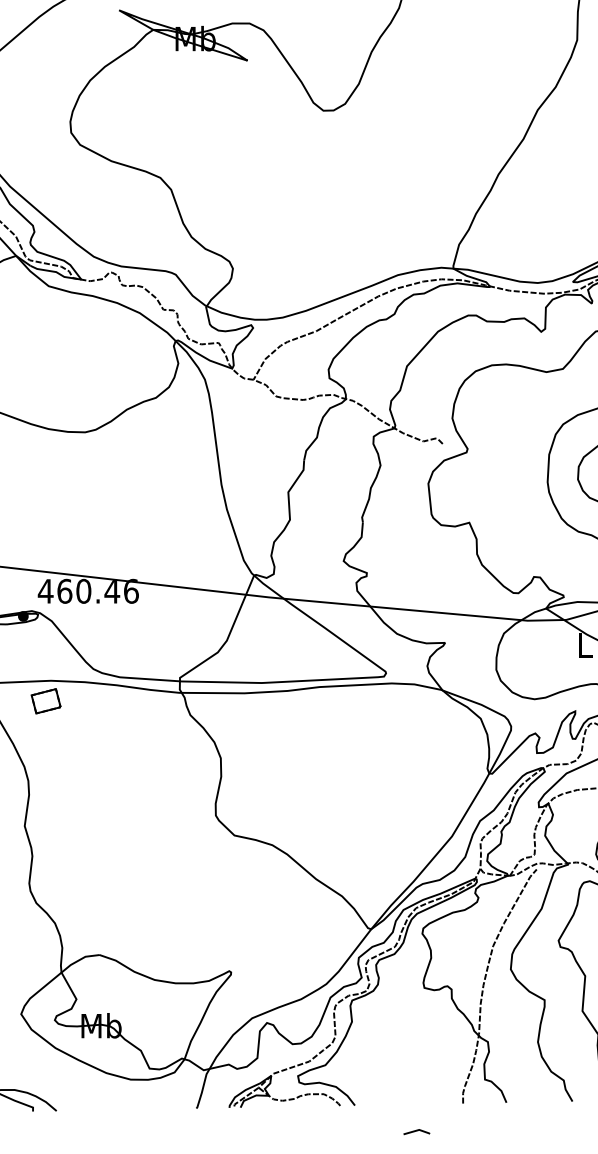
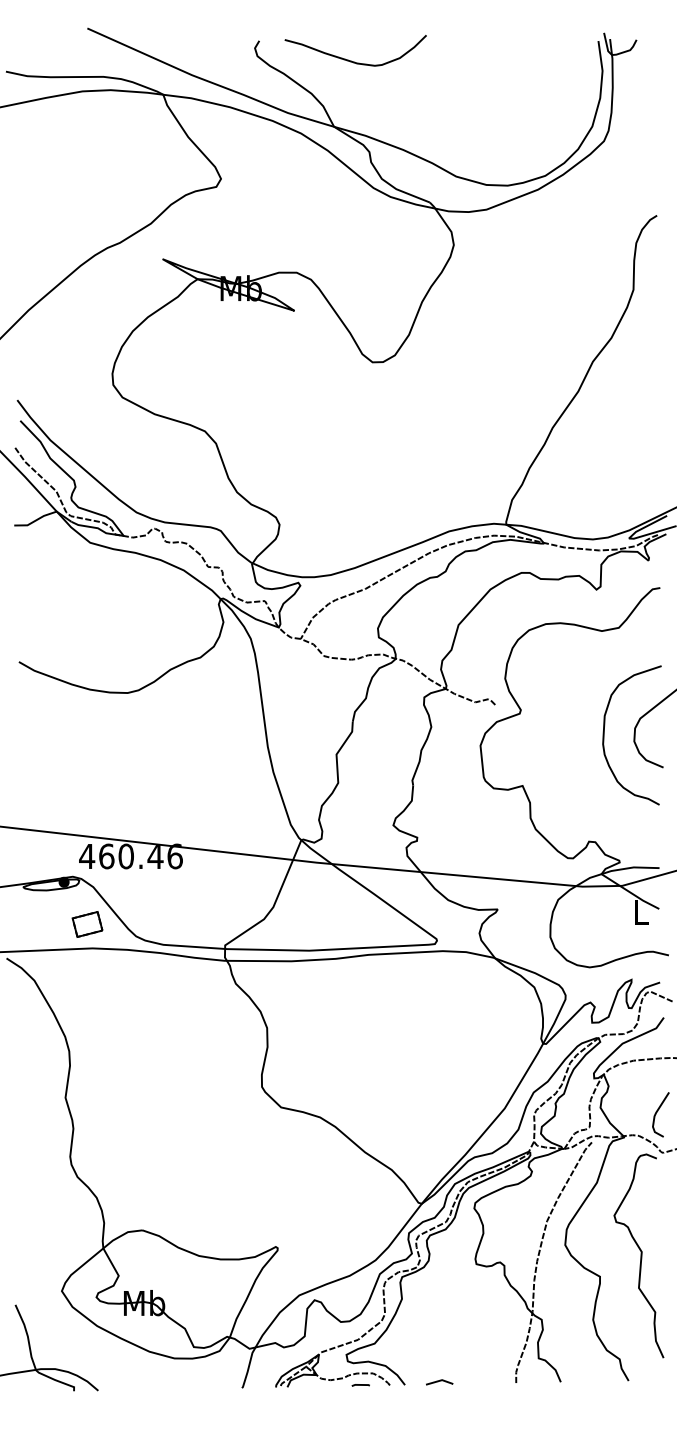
part: (46, 701) -> (87, 924), moved
line: (311, 1105) -> (360, 1385), added
line: (416, 1131) -> (439, 1381), moved

